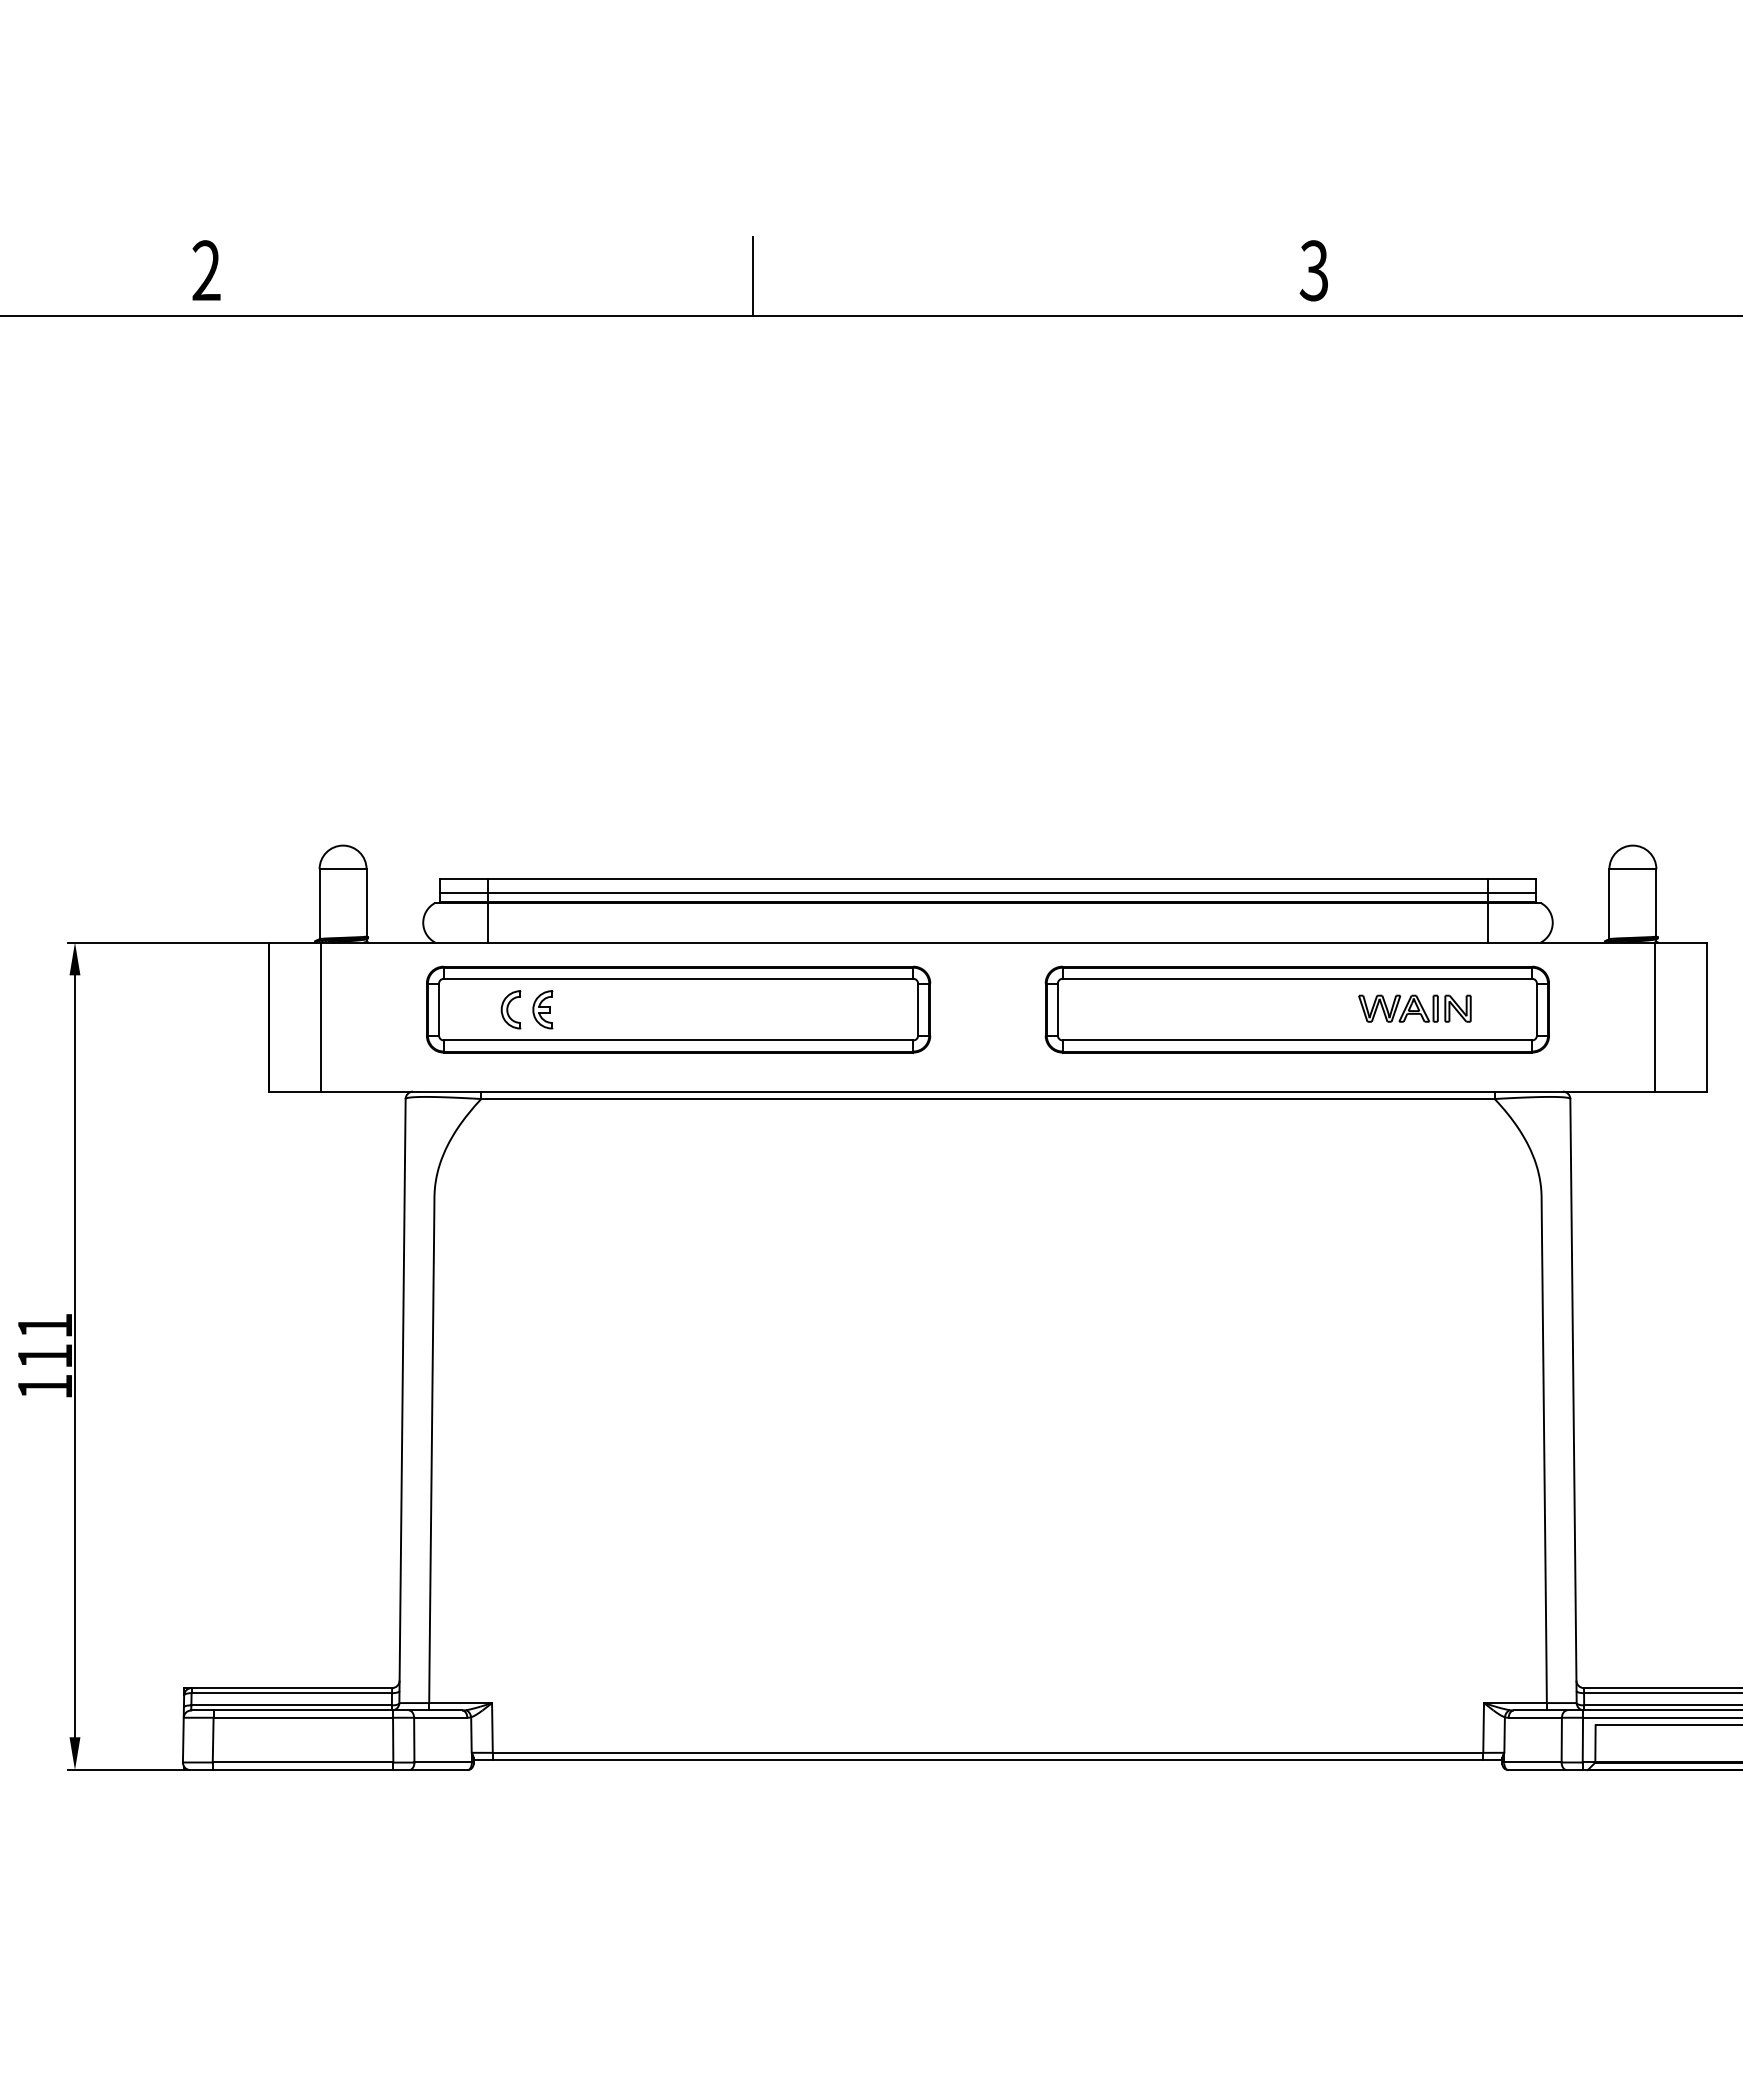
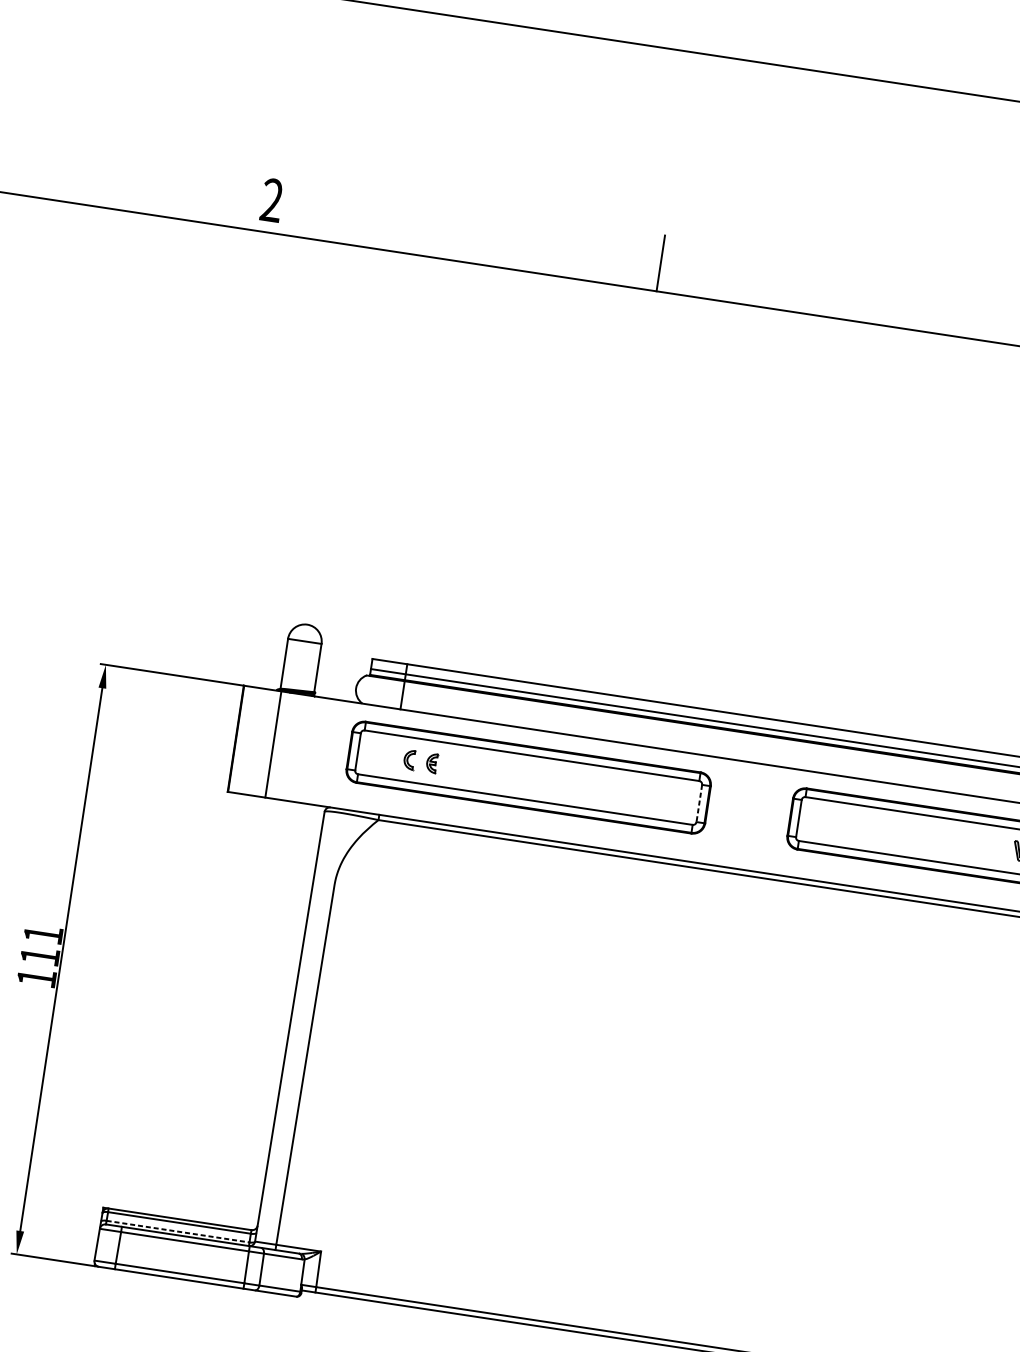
part: (510, 1009) -> (408, 759), size x0.7
part: (542, 1009) -> (431, 762), size x0.7
line: (918, 1010) -> (699, 804), solid -> dashed
line: (292, 1705) -> (178, 1231), solid -> dashed

